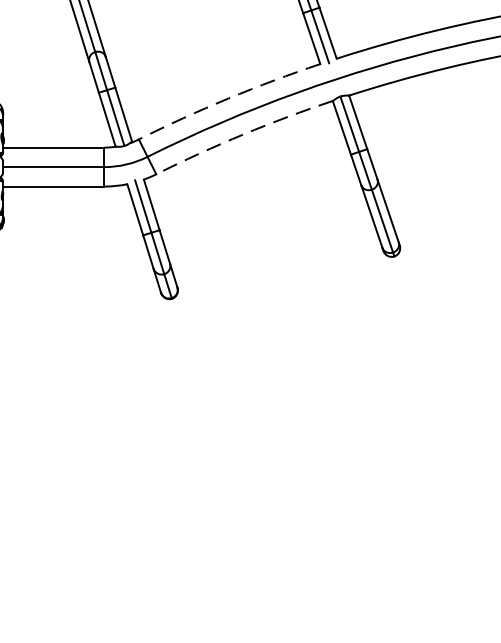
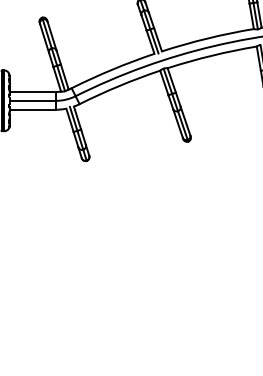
arc: (228, 98) -> (112, 69), dashed -> solid
arc: (243, 133) -> (119, 85), dashed -> solid

